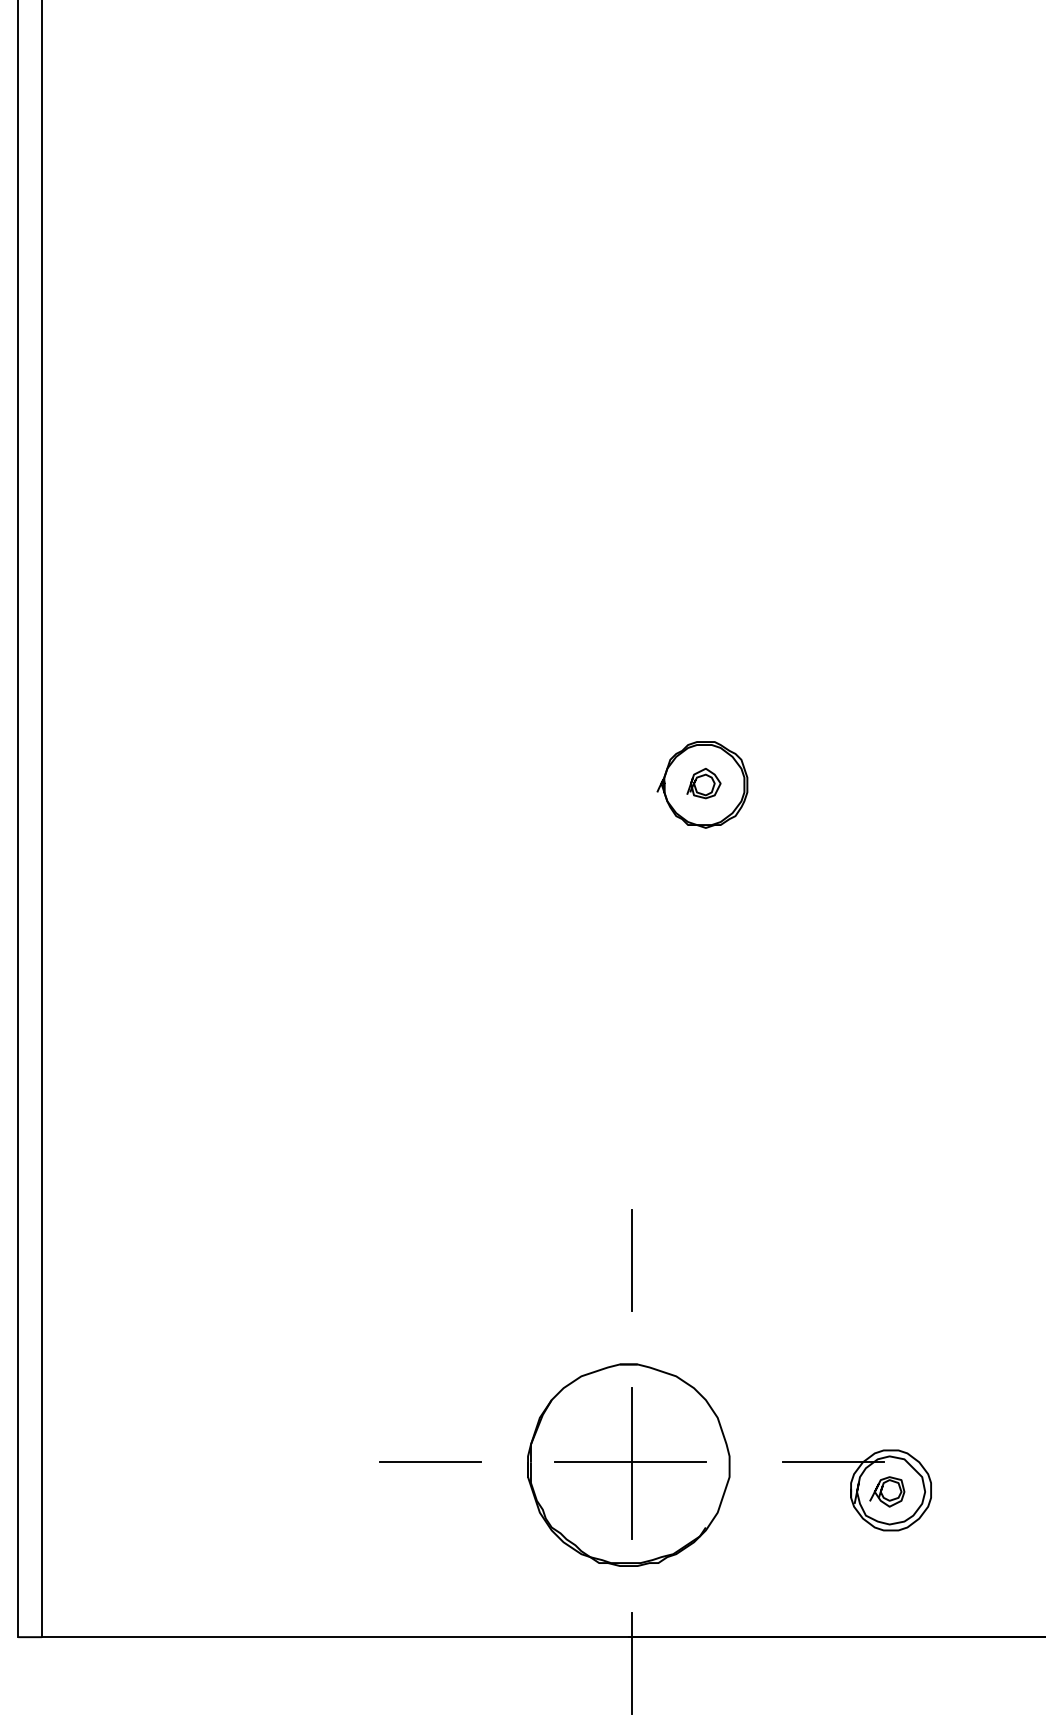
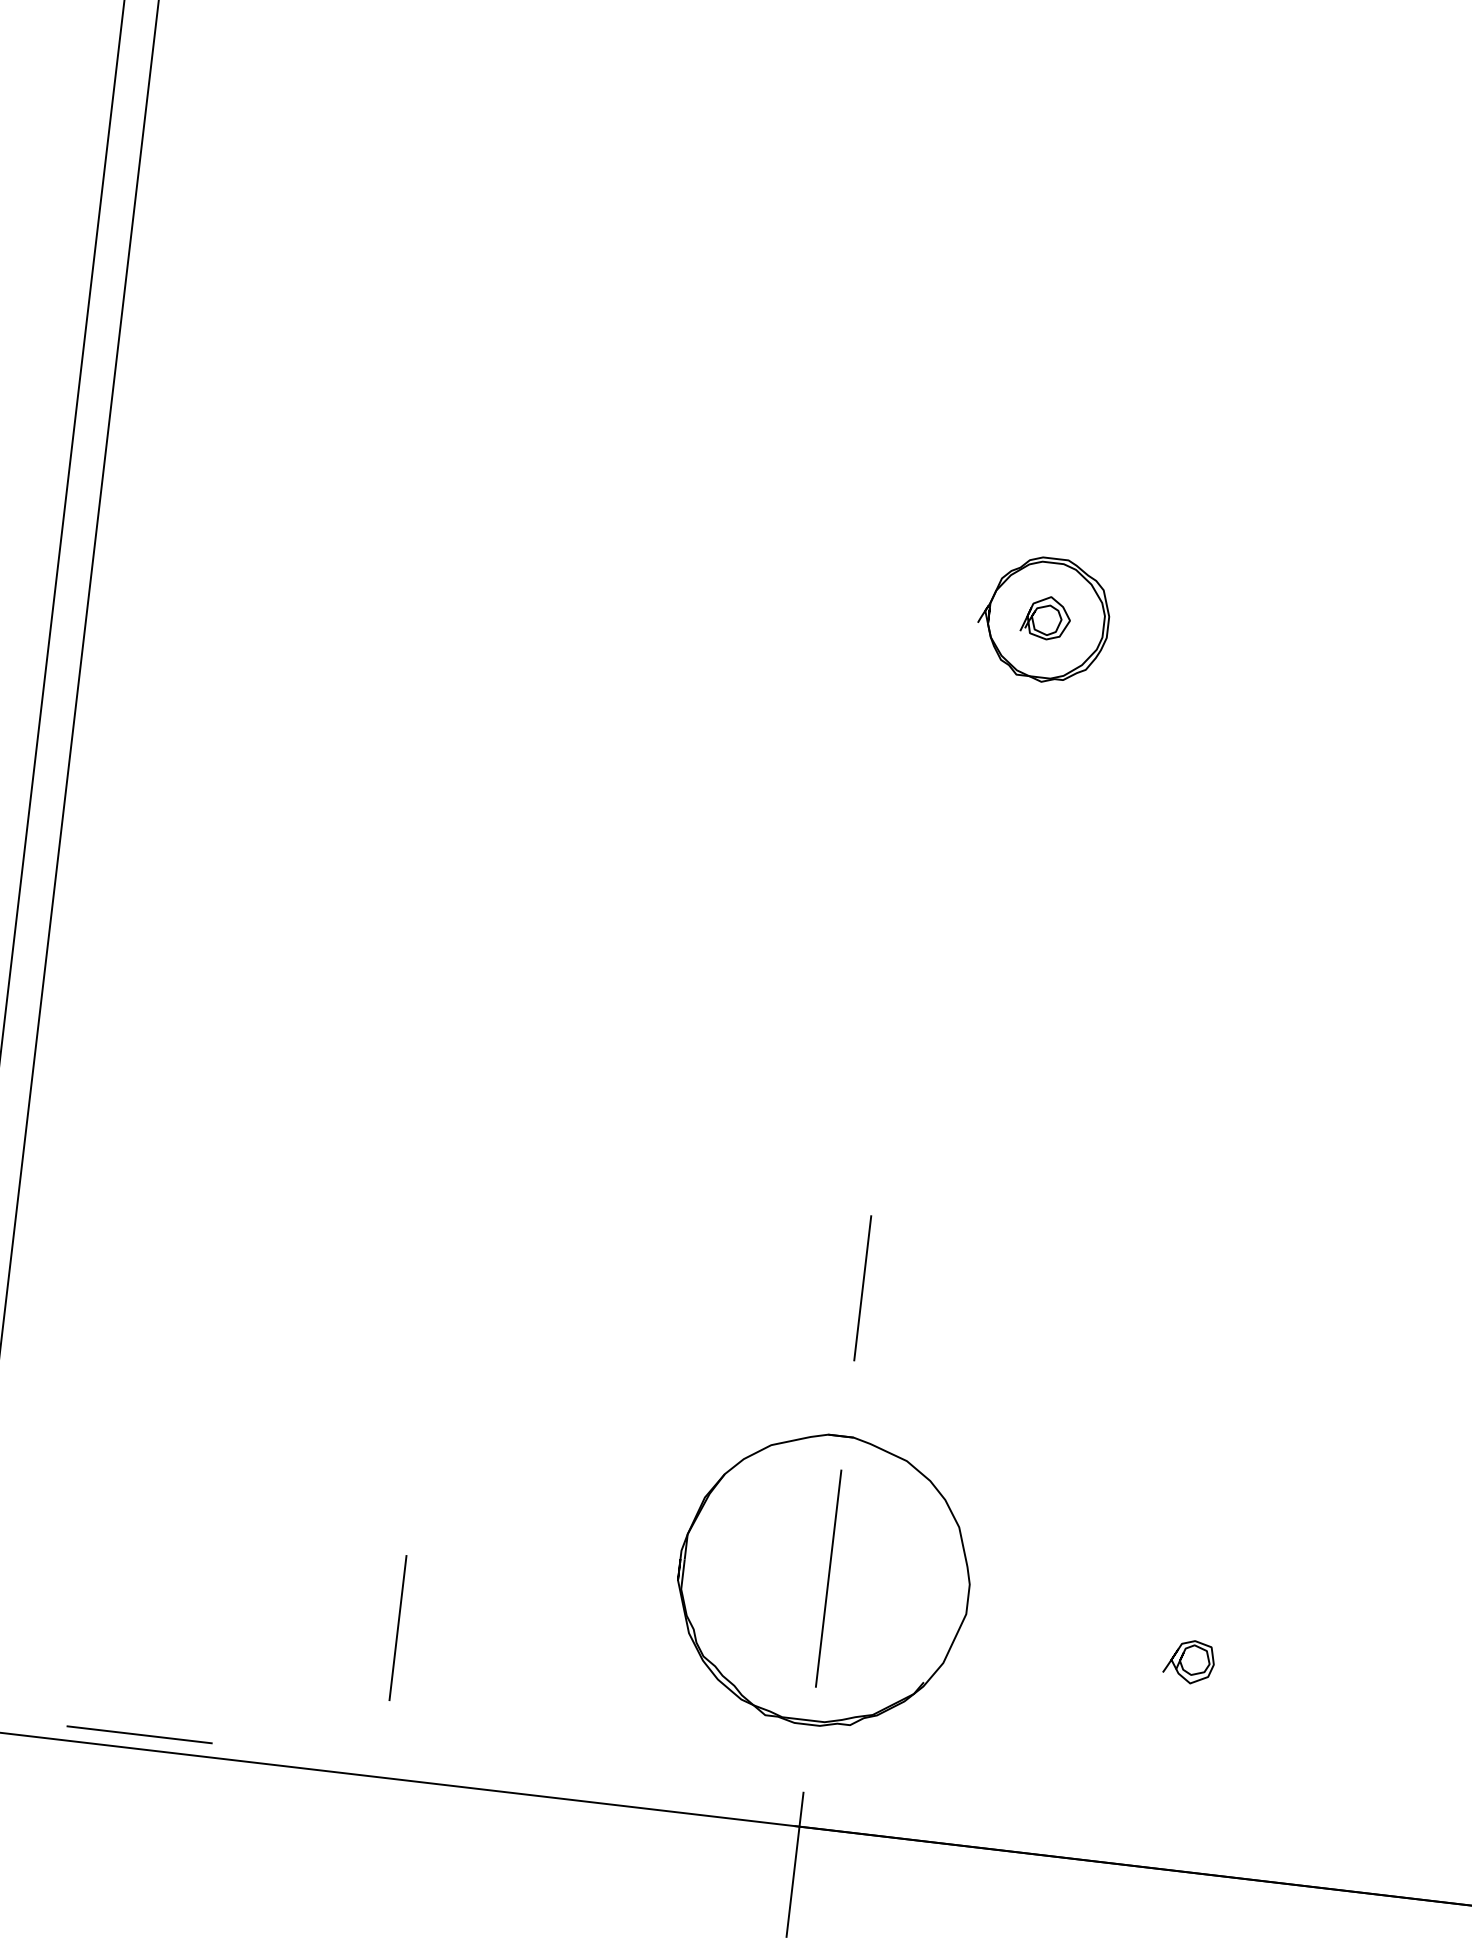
line: (430, 1461) -> (140, 1733), moved
line: (629, 1462) -> (825, 1576), removed
part: (856, 1490) -> (1145, 1654), removed
line: (338, 1532) -> (397, 1627), added

